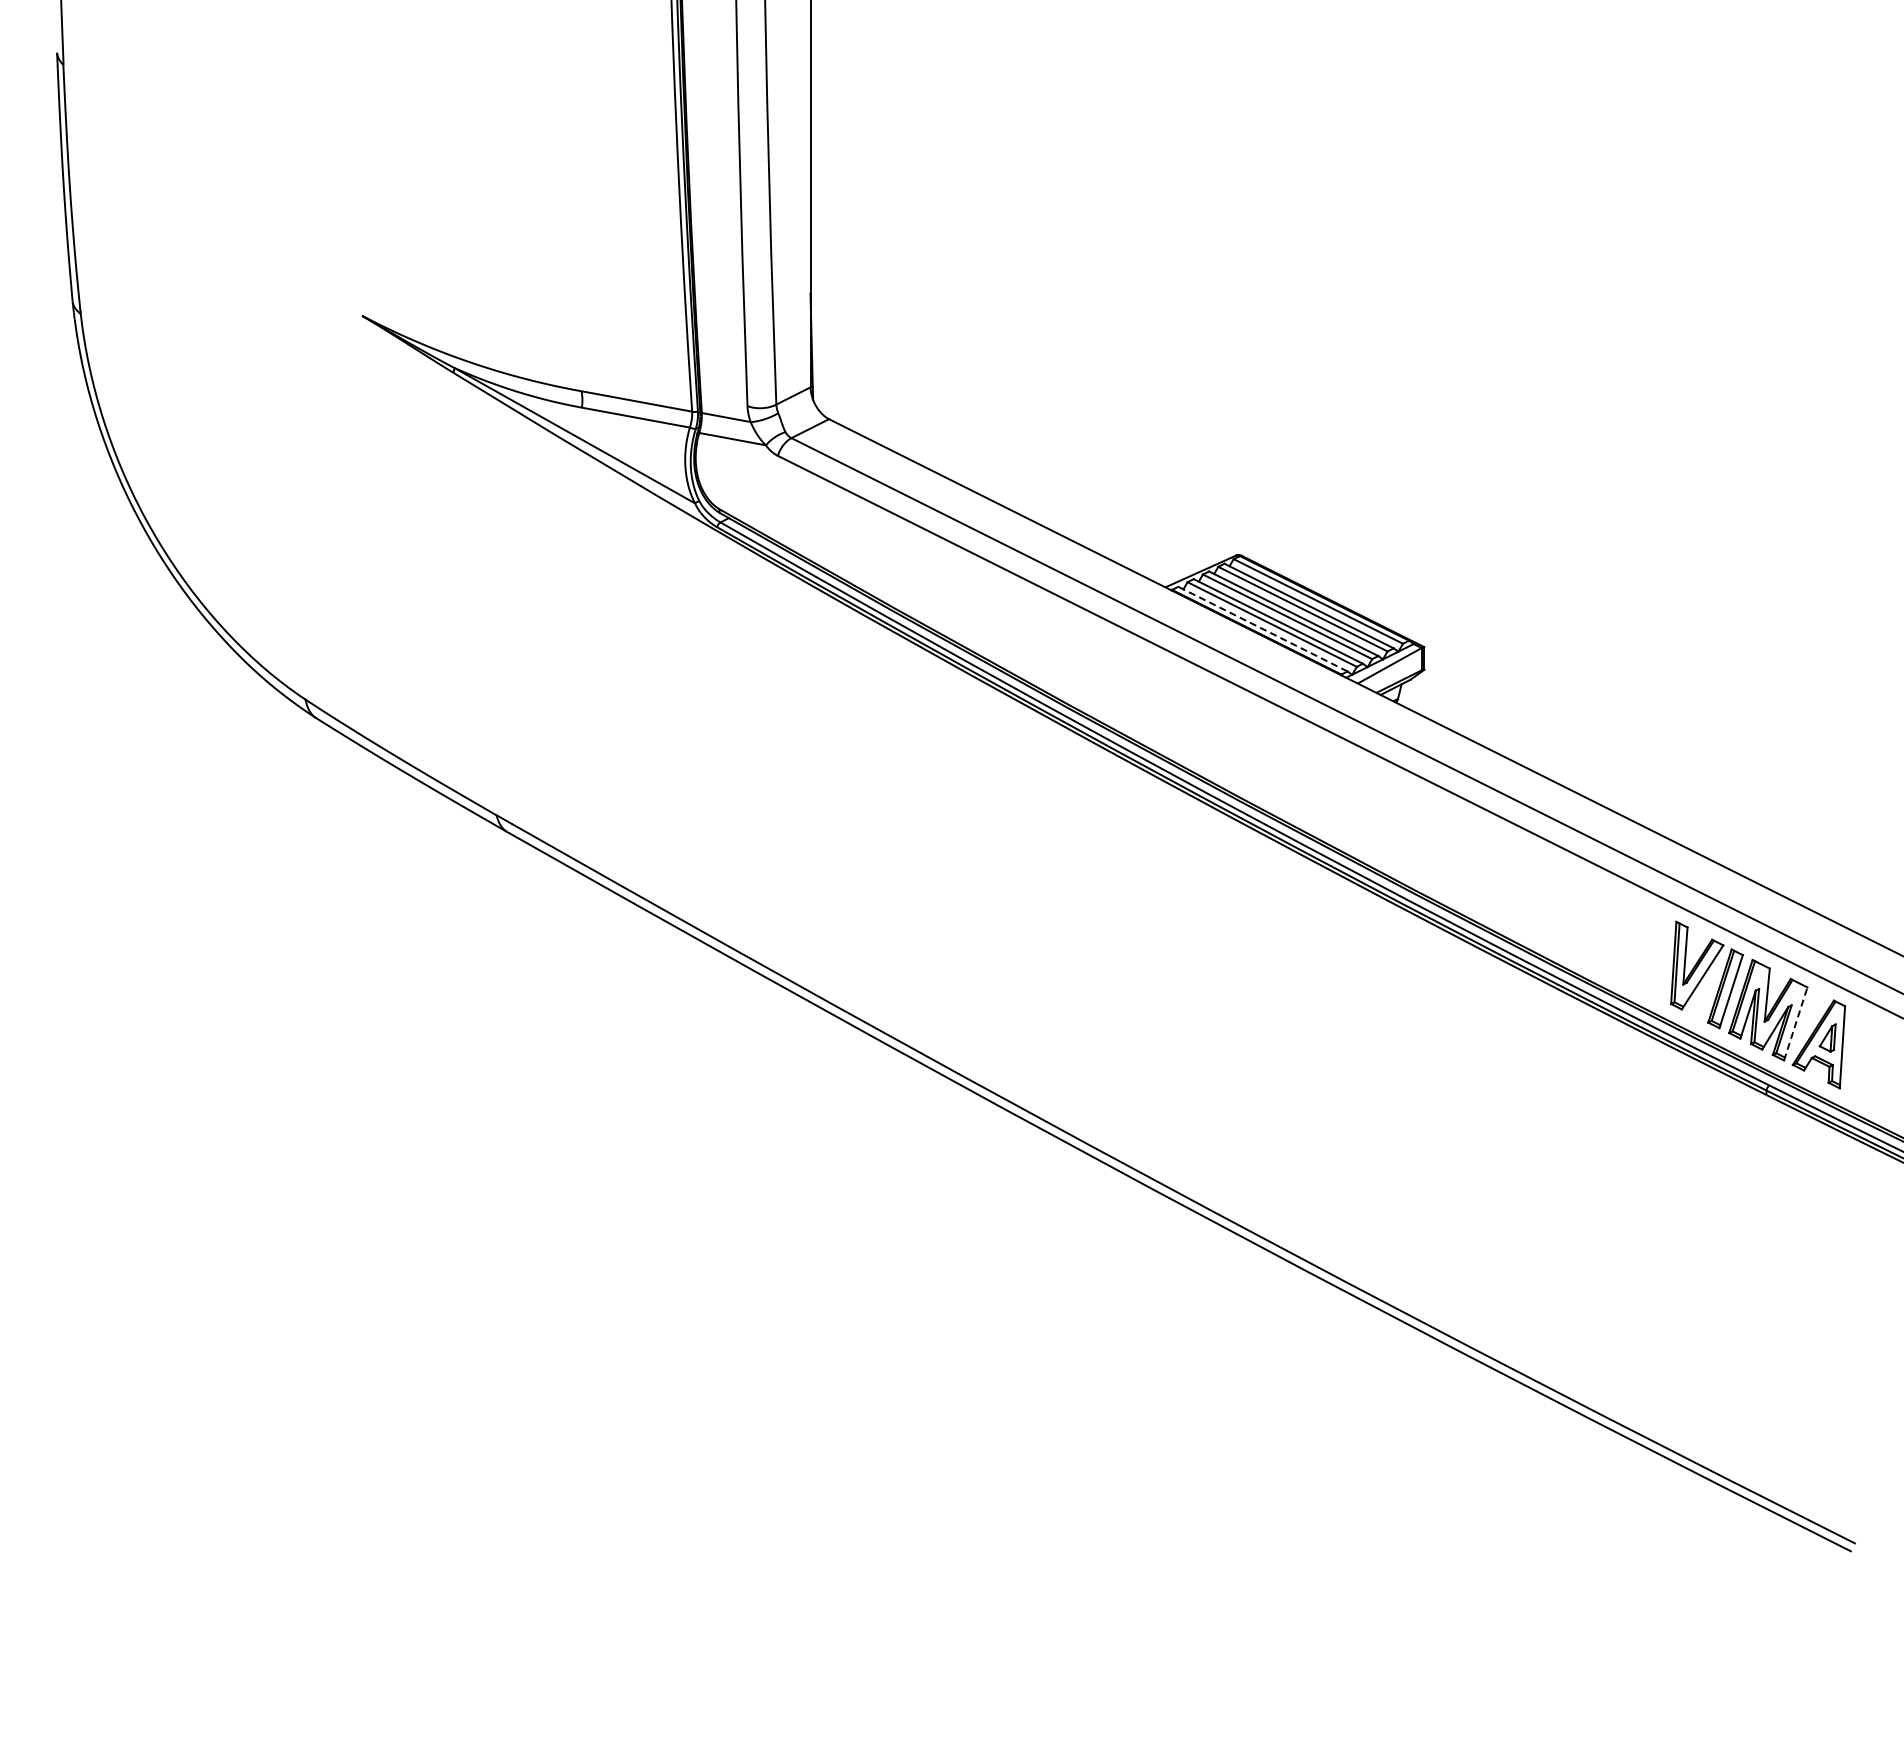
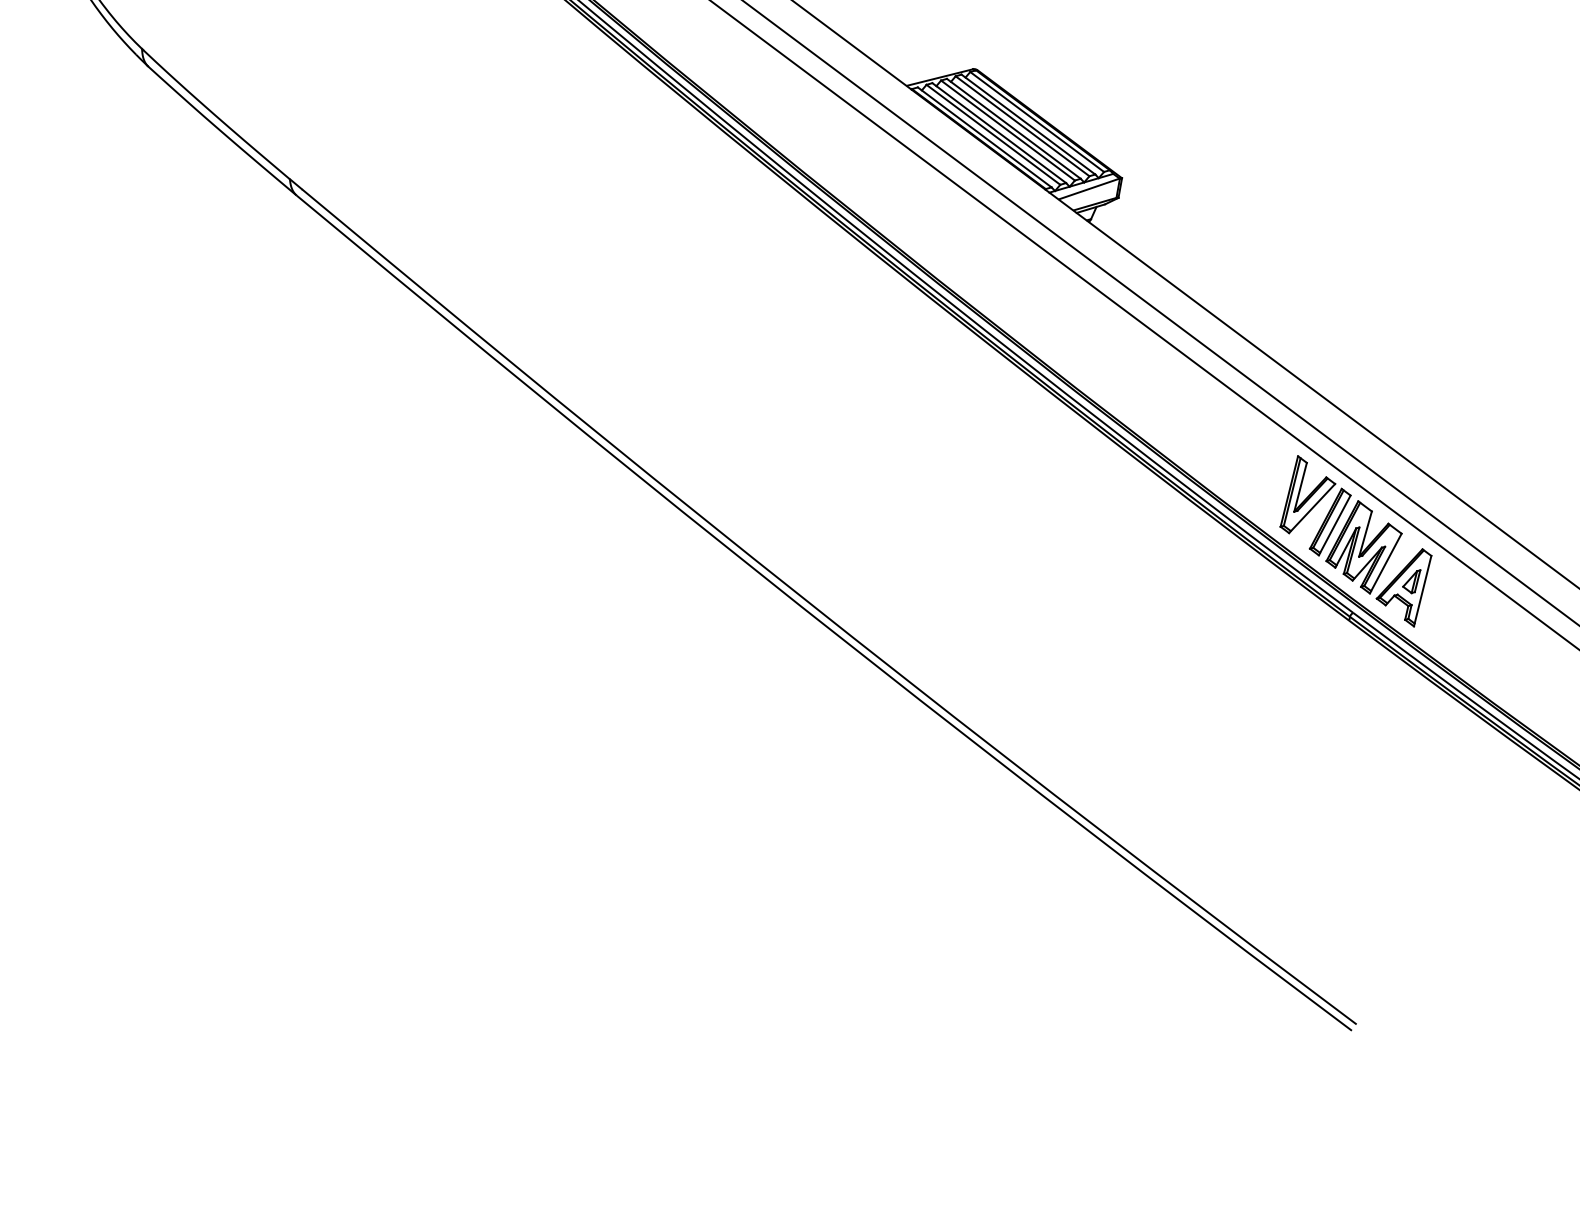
line: (1262, 629) -> (984, 137), dashed -> solid
line: (1795, 1023) -> (1385, 563), dashed -> solid

